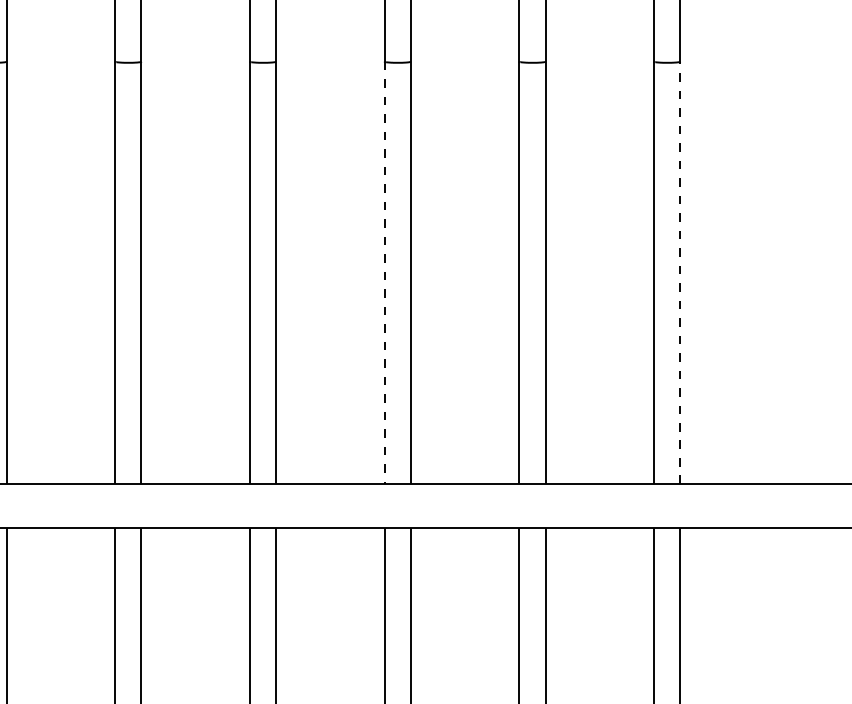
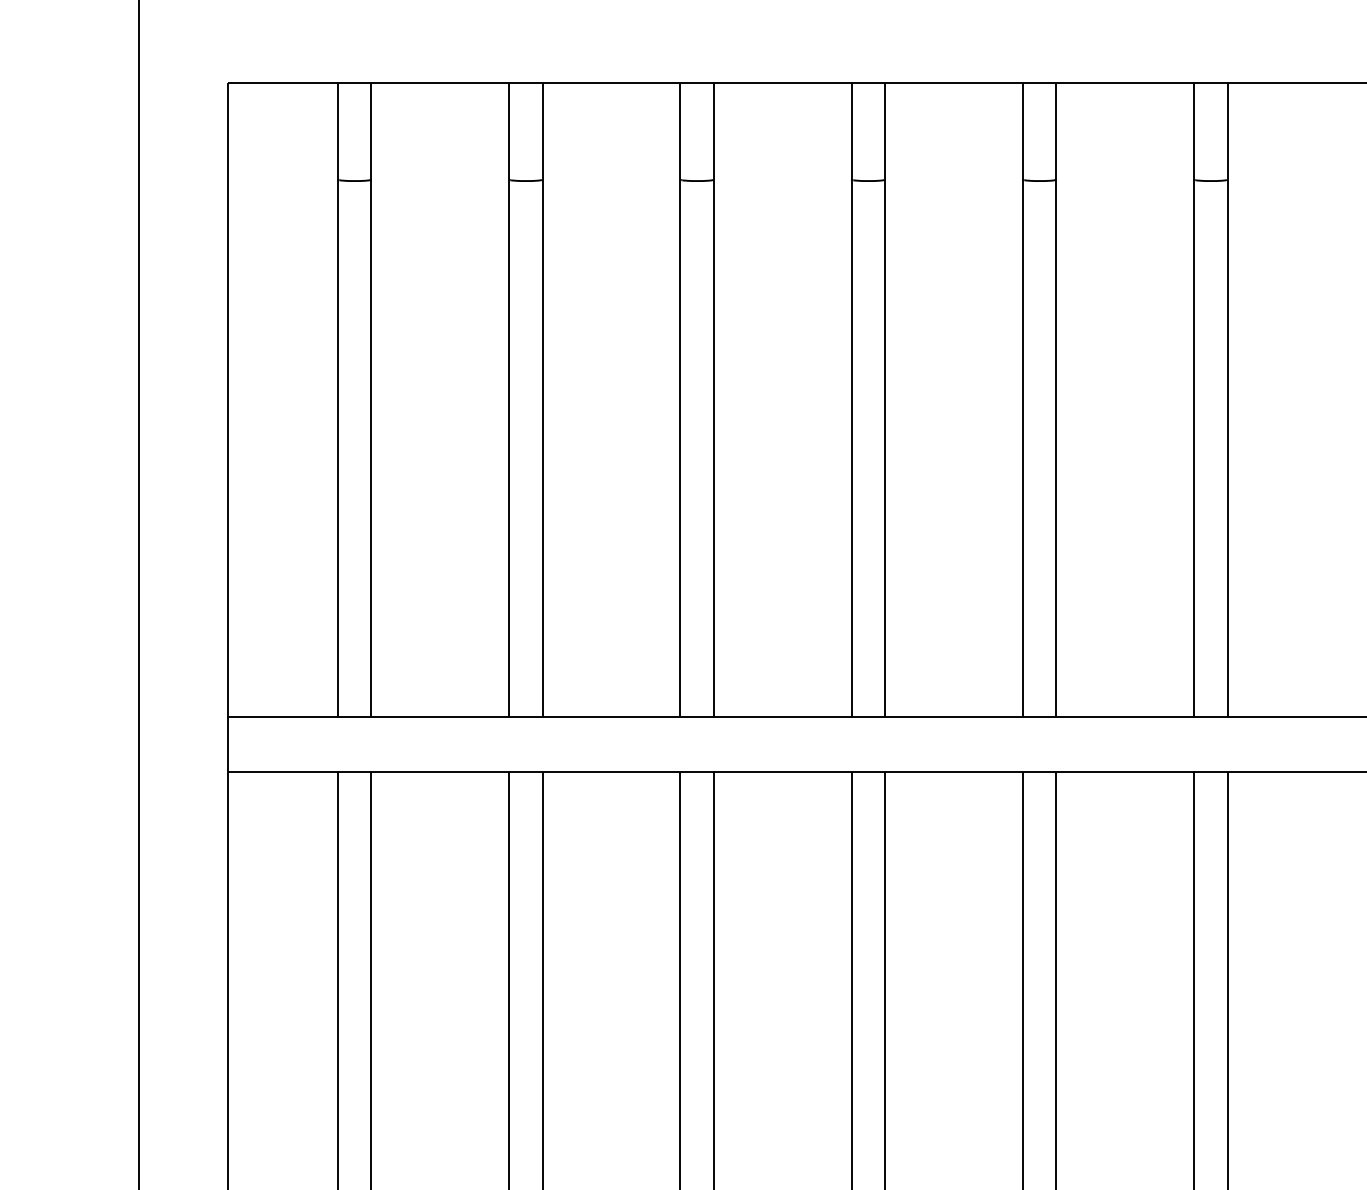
line: (384, 273) -> (851, 448), dashed -> solid
line: (680, 273) -> (1227, 448), dashed -> solid

